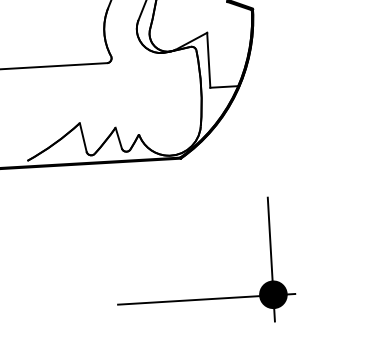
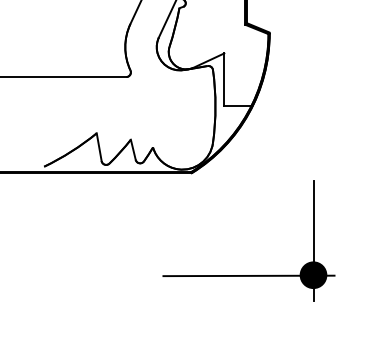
part: (206, 298) -> (248, 275), moved

